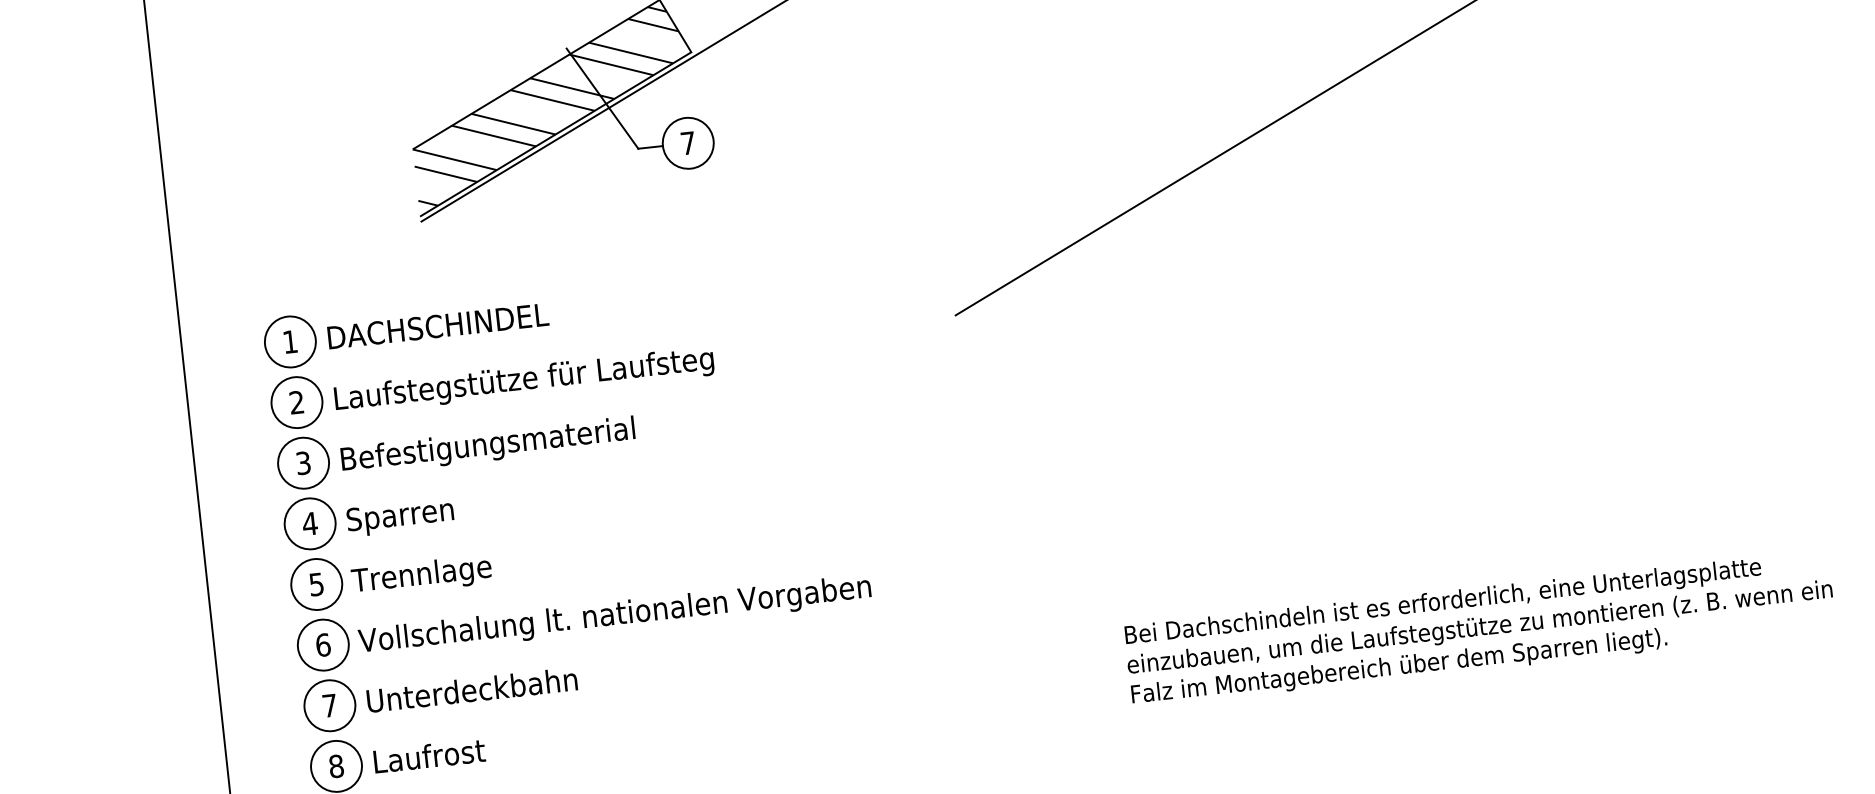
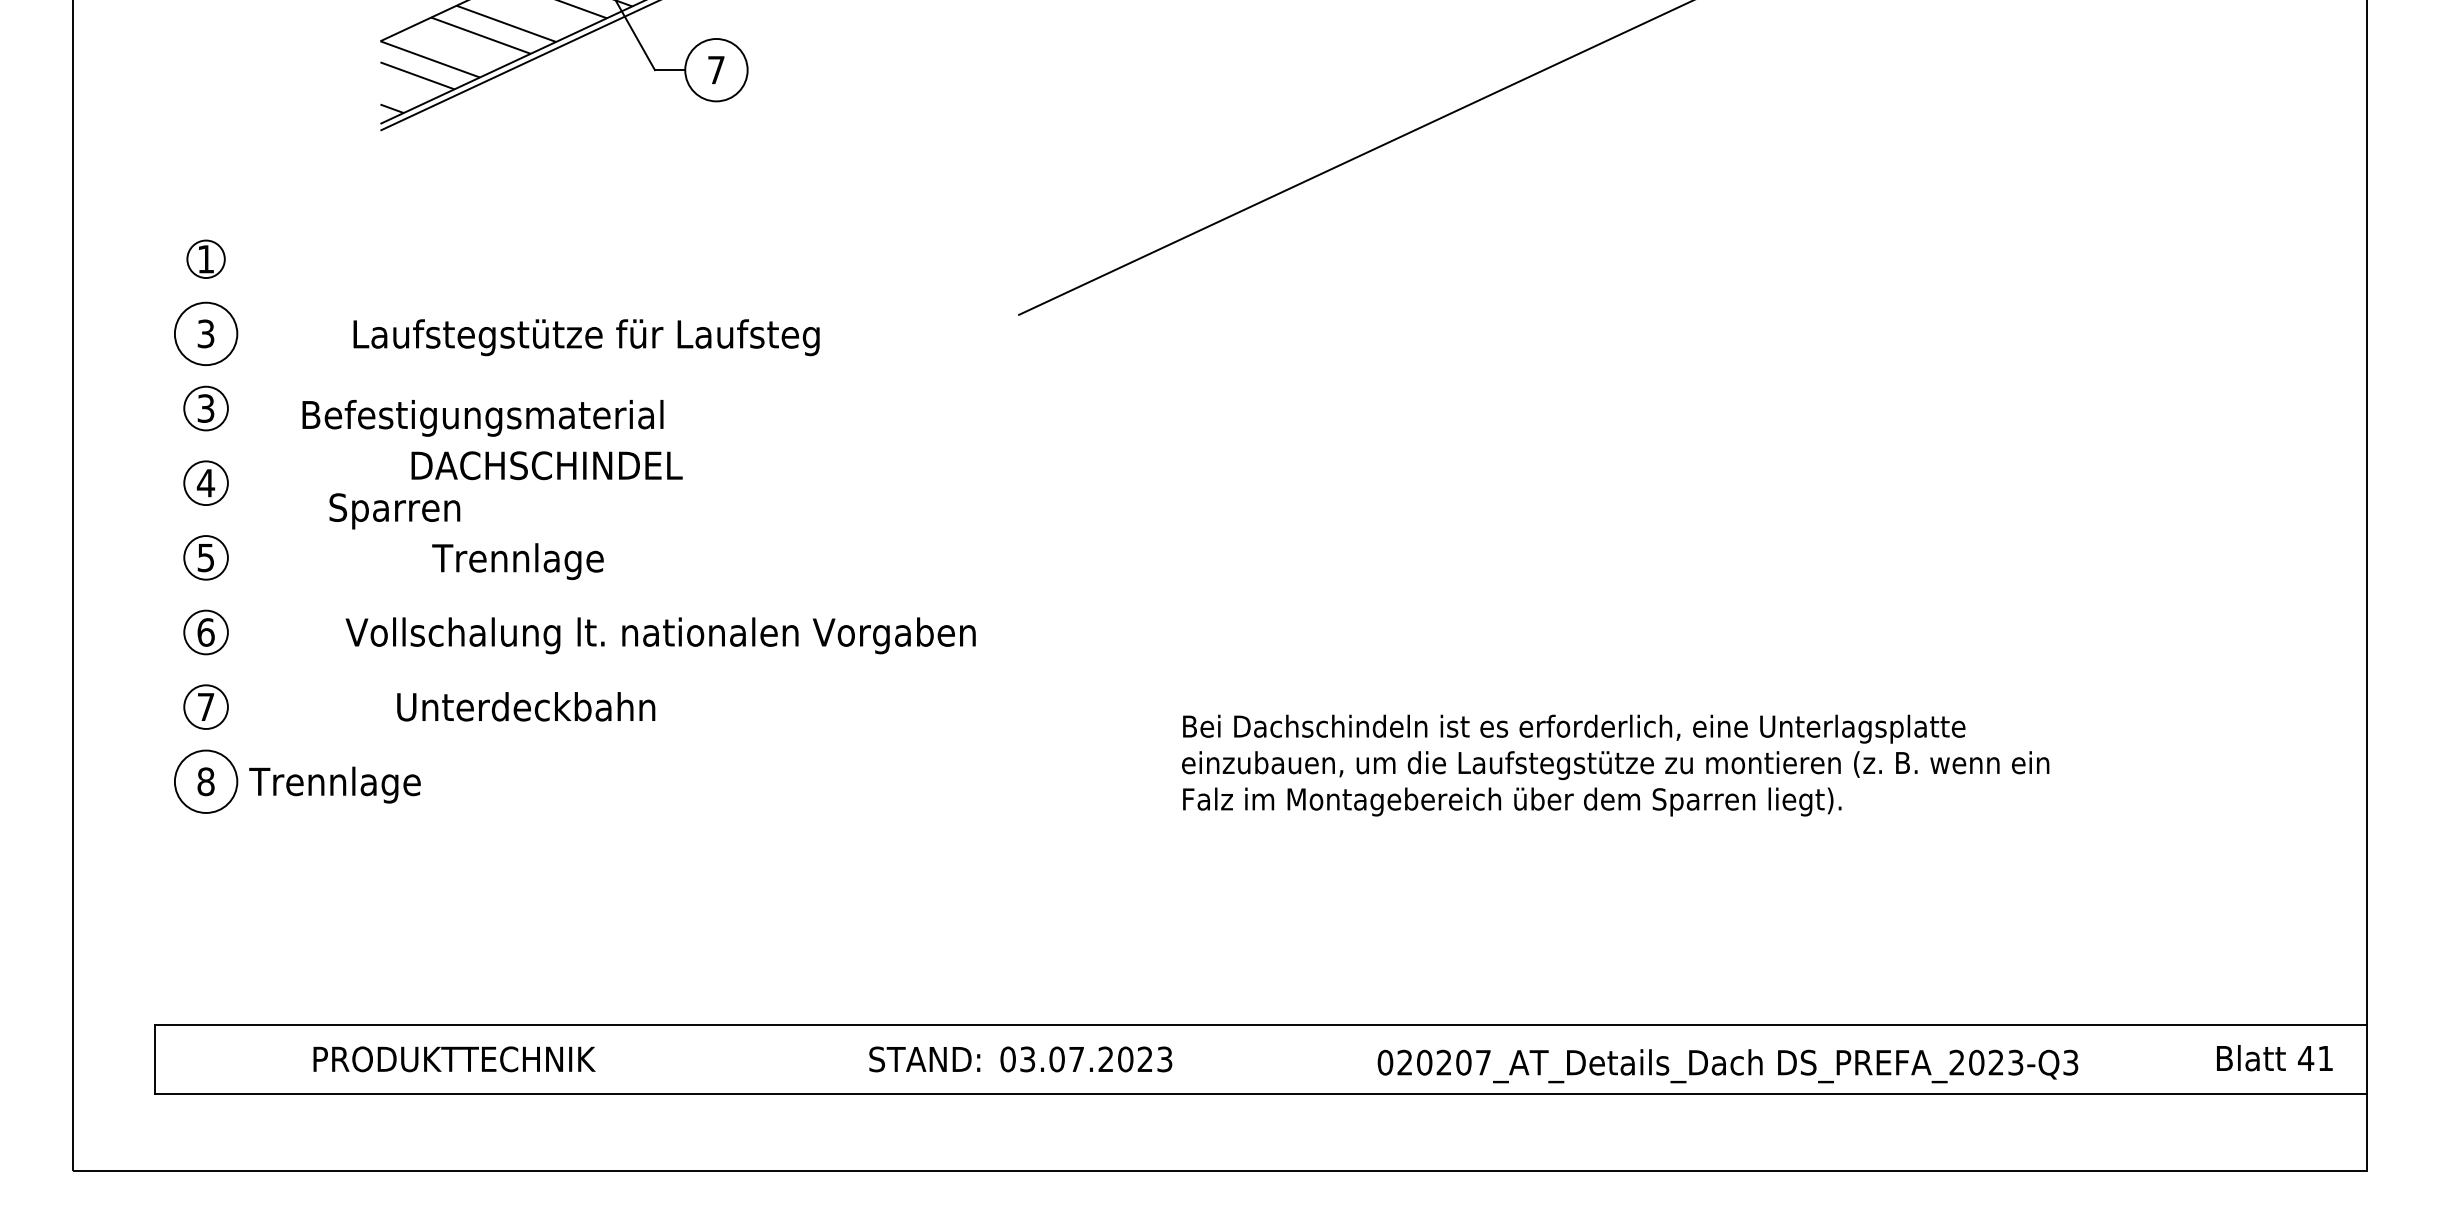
text: (437, 326) -> (546, 465), moved
circle: (289, 342) -> (205, 259), size x0.6
text: (524, 380) -> (586, 337), moved
text: (296, 402) -> (205, 333), 2 -> 3
text: (487, 446) -> (482, 418), moved
circle: (303, 463) -> (205, 408), size x0.7
text: (400, 517) -> (394, 511), moved
circle: (309, 524) -> (205, 483), size x0.7
text: (421, 576) -> (517, 561), moved
circle: (316, 584) -> (205, 557), size x0.7
text: (614, 615) -> (660, 635), moved
circle: (322, 645) -> (205, 632), size x0.7
text: (472, 689) -> (526, 706), moved
circle: (329, 705) -> (205, 706), size x0.7
text: (441, 757) -> (334, 784), Laufrost -> Trennlage

